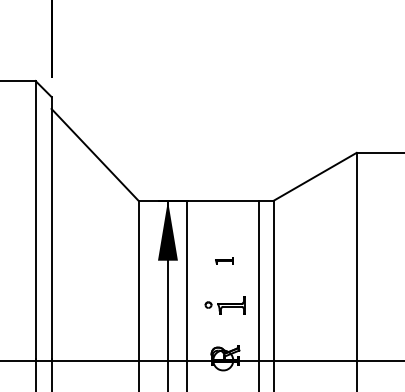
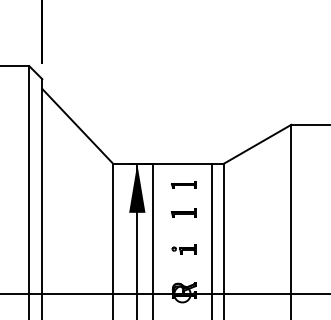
part: (224, 226) -> (183, 184), added
part: (224, 260) -> (183, 212), size x1.67
part: (224, 305) -> (183, 249), size x0.71

